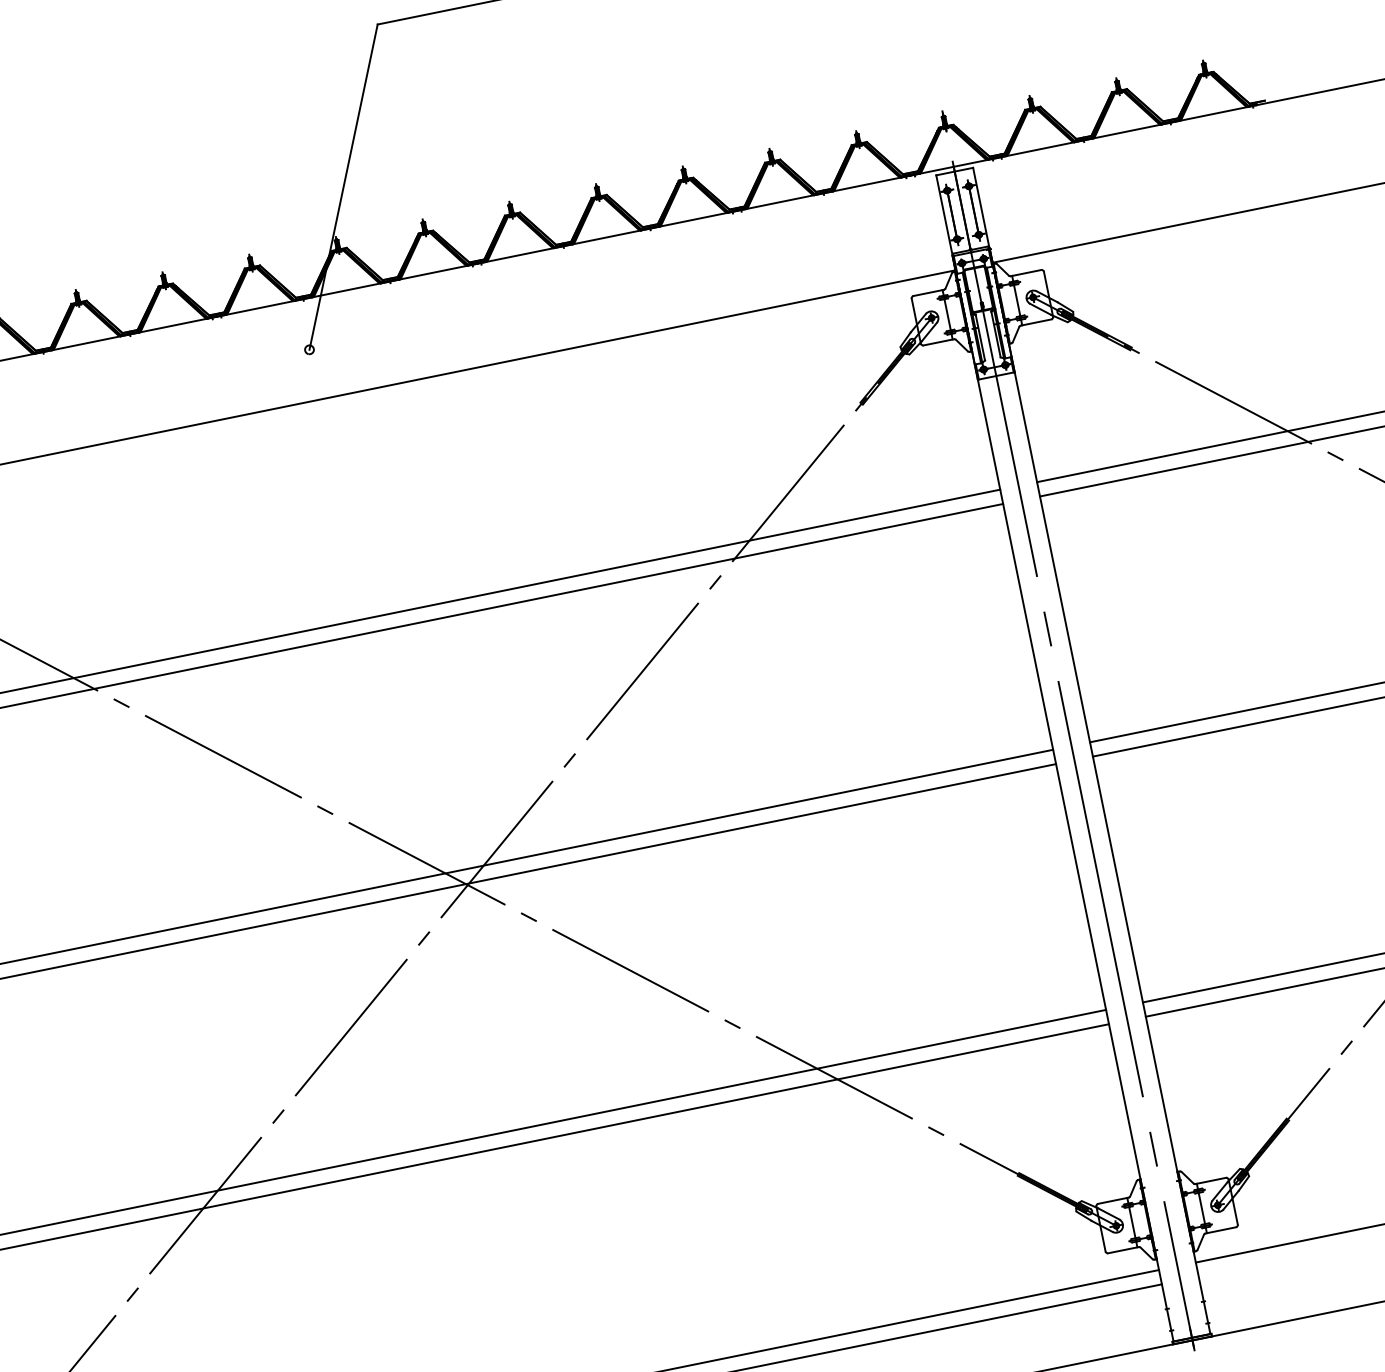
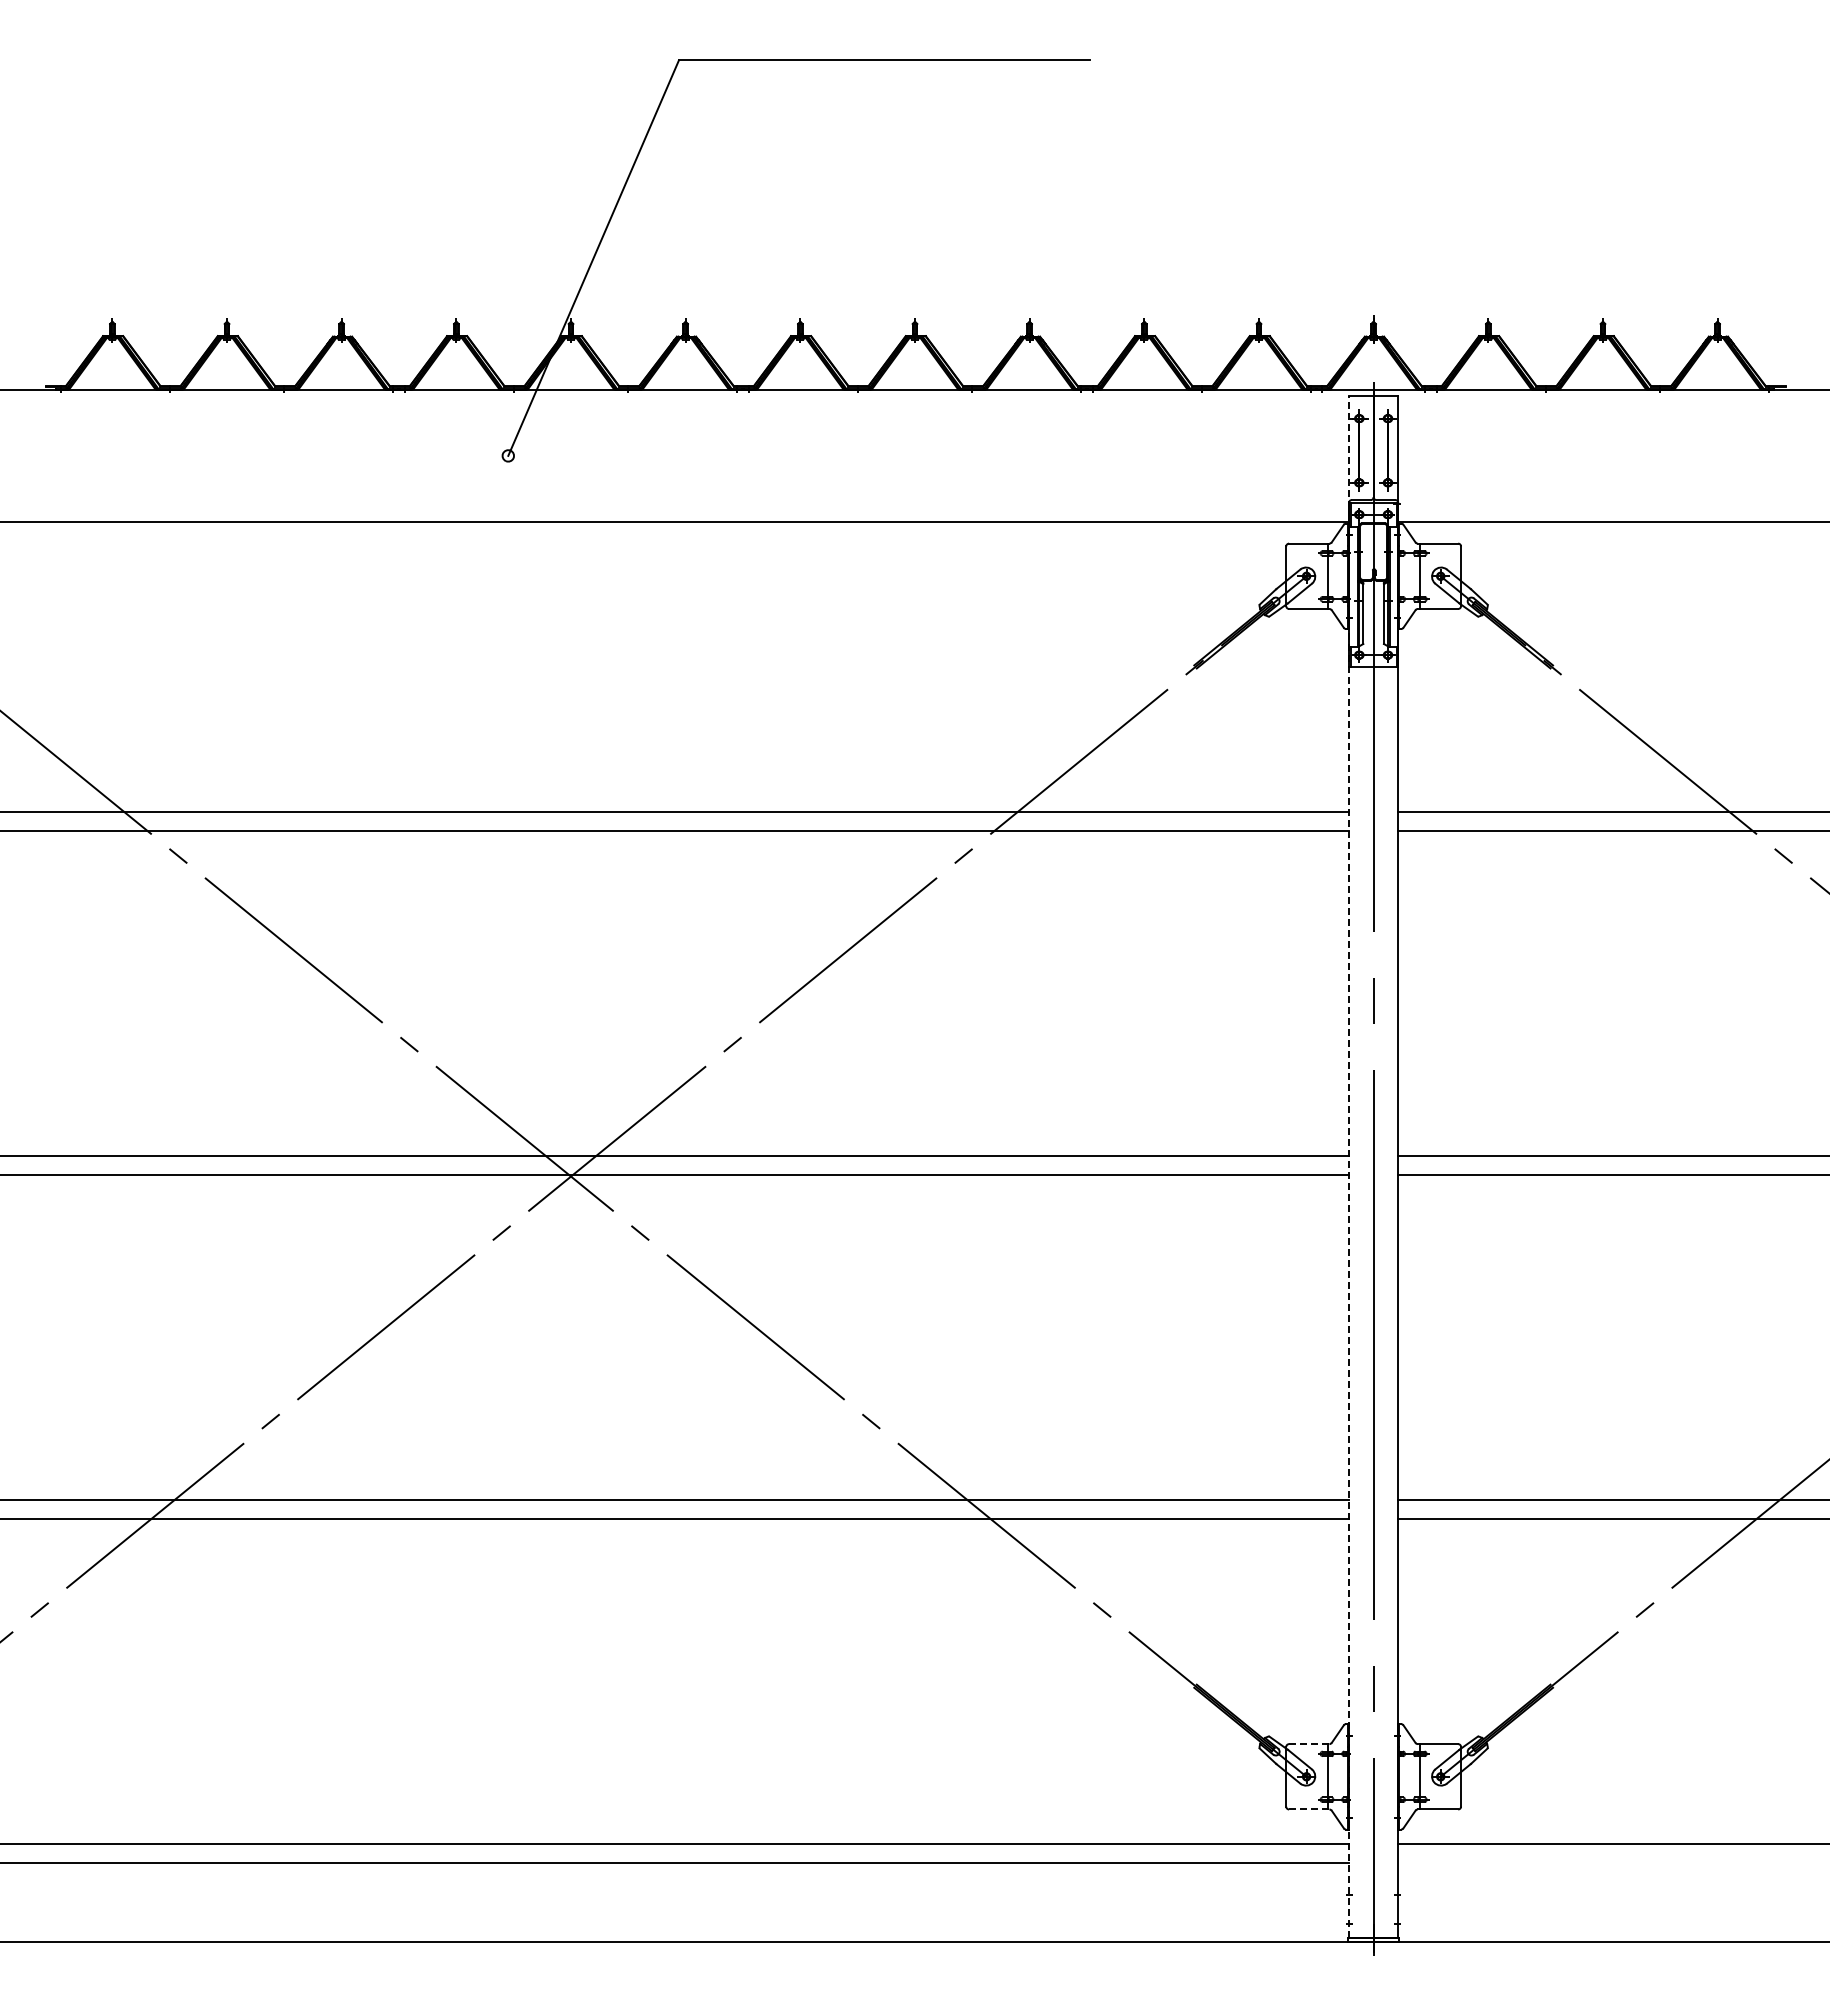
line: (1054, 757) -> (1349, 1166), solid -> dashed
line: (1113, 1201) -> (1309, 1744), solid -> dashed
line: (1123, 1250) -> (1309, 1809), solid -> dashed

